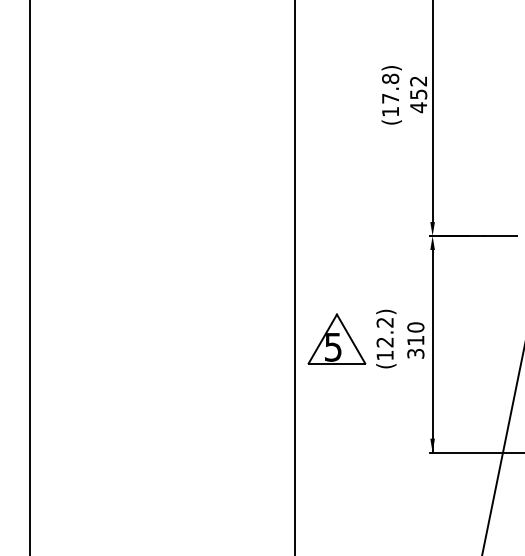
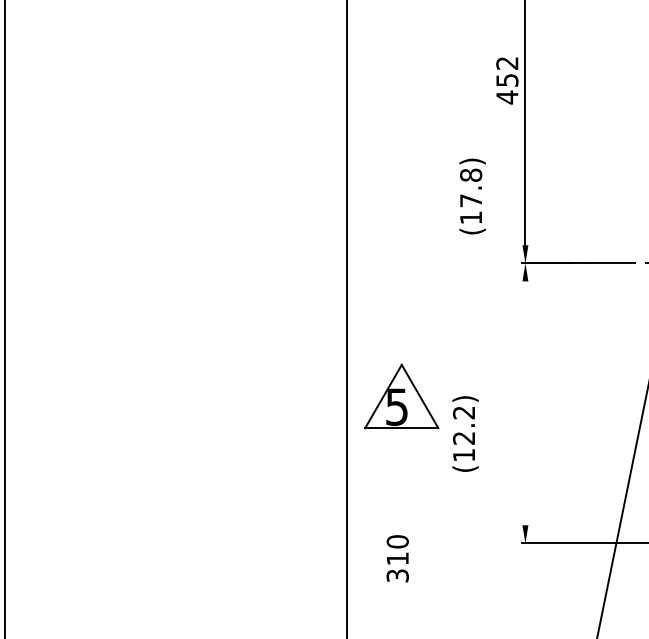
text: (391, 95) -> (472, 196), moved
text: (386, 338) -> (465, 433), moved
text: (415, 340) -> (397, 558), moved
line: (432, 351) -> (525, 412), removed

